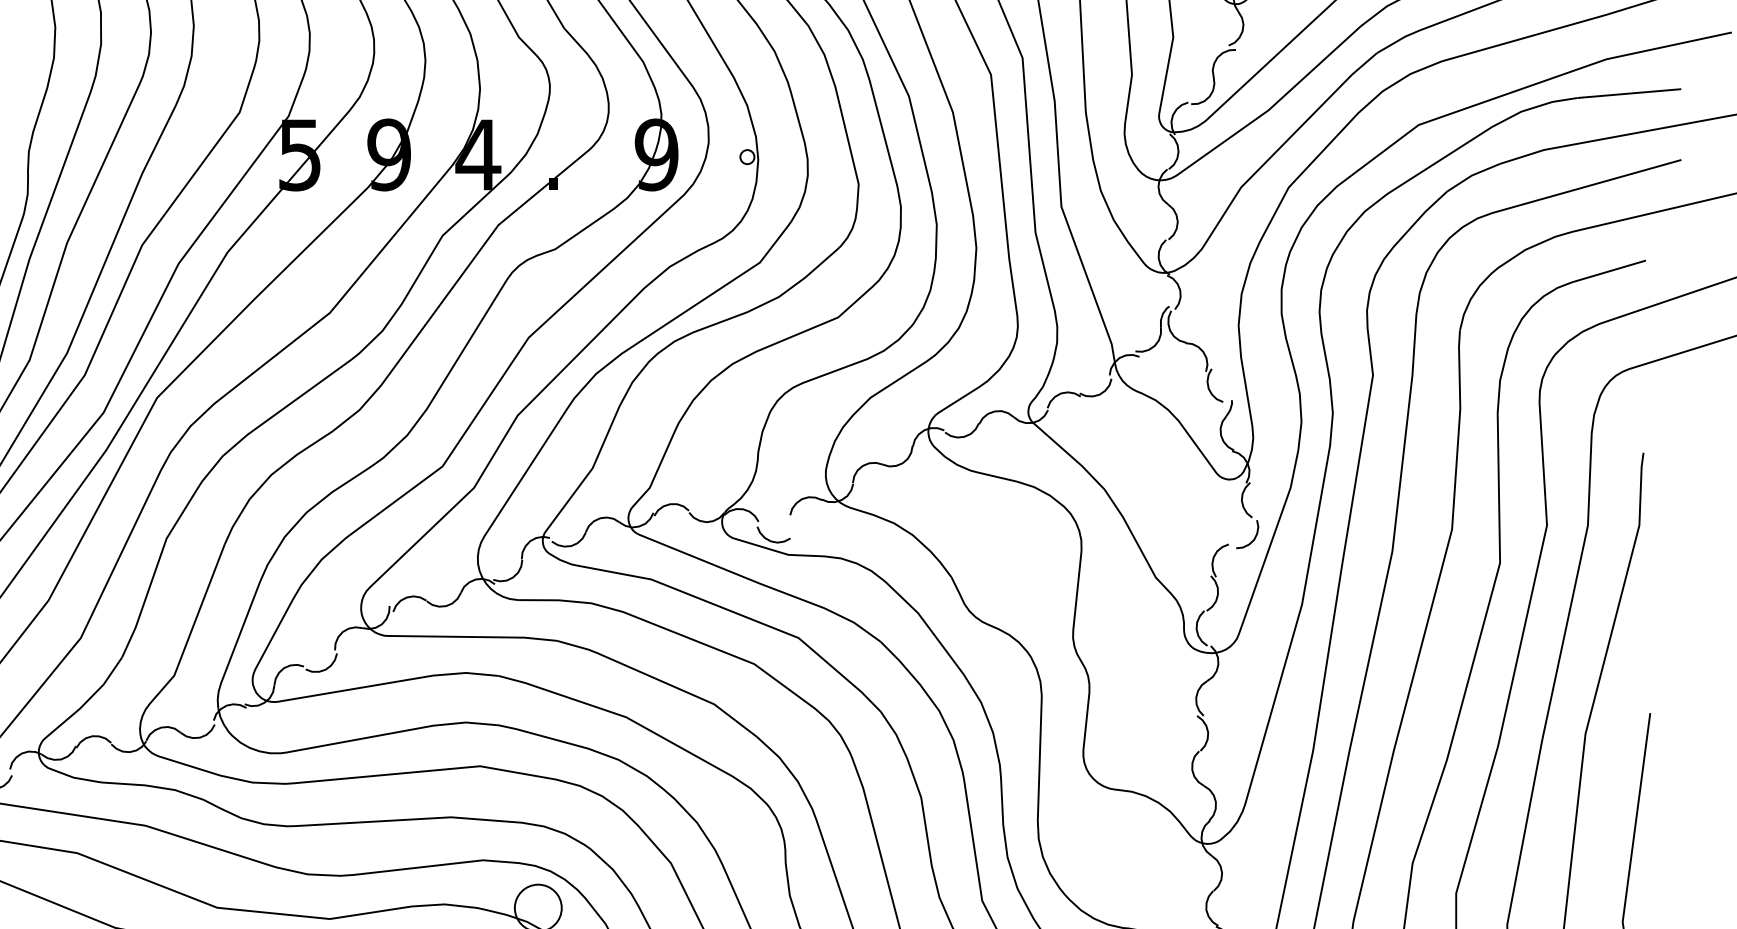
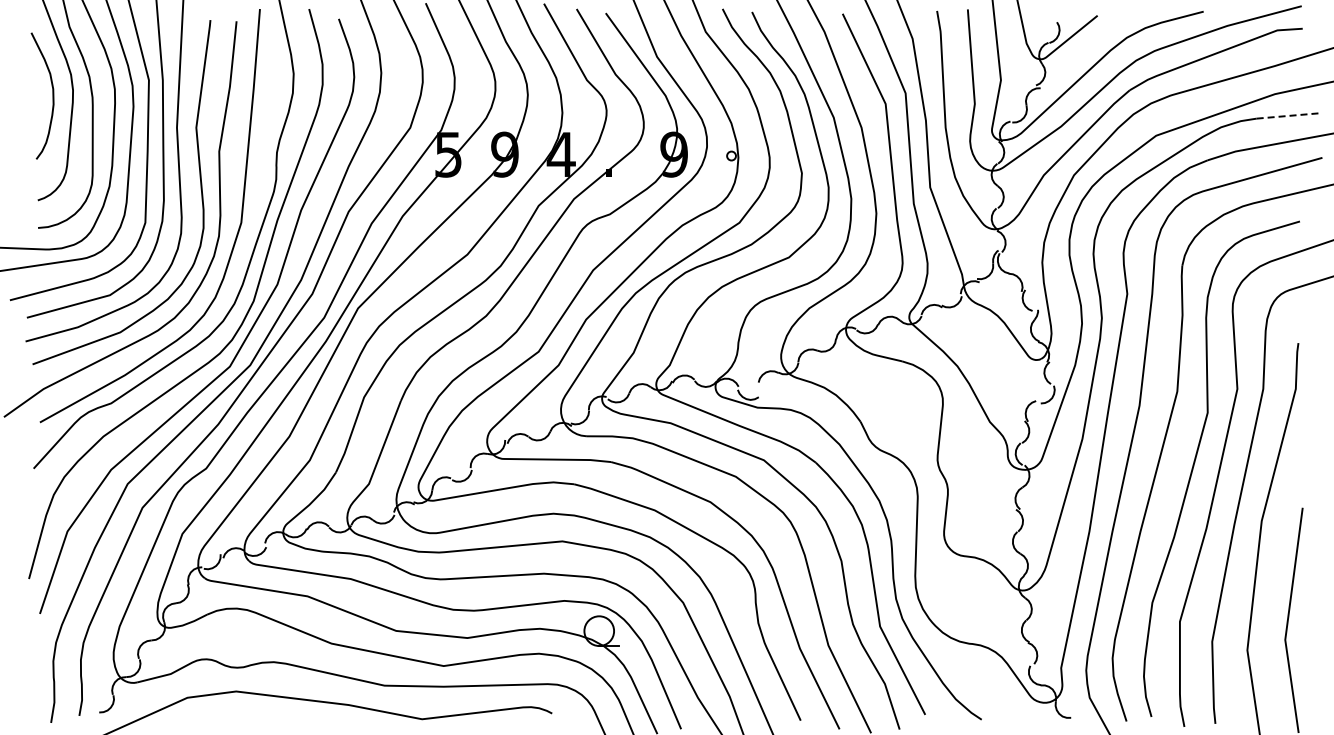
line: (1629, 93) -> (1289, 115), solid -> dashed

